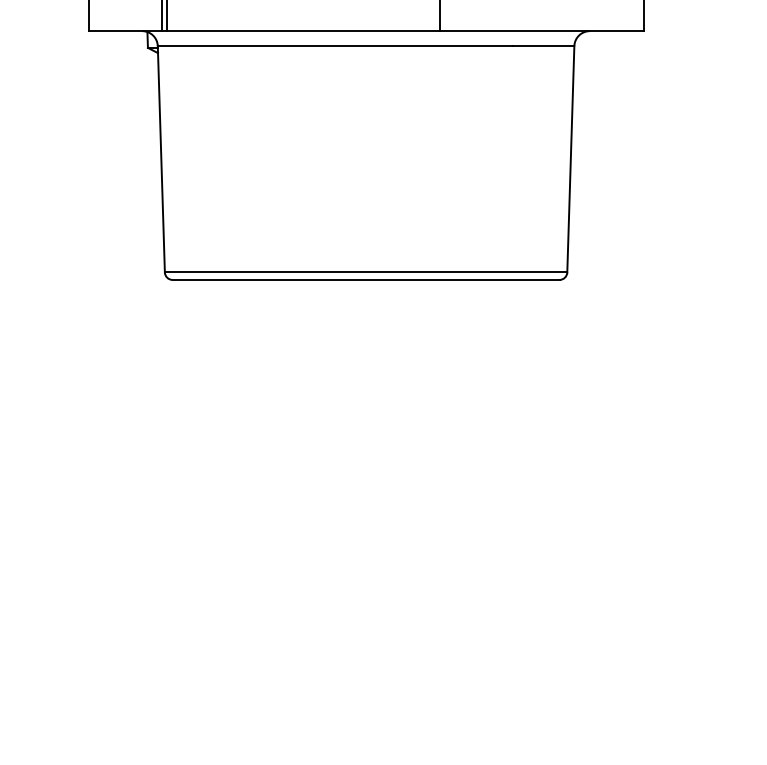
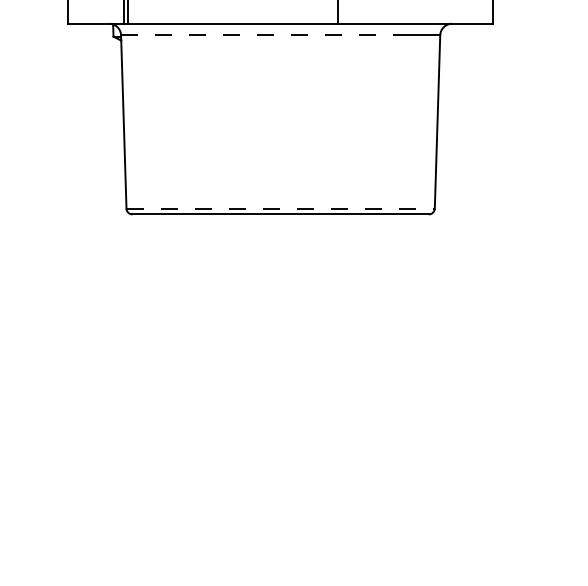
line: (335, 46) -> (257, 35), solid -> dashed
line: (366, 272) -> (280, 208), solid -> dashed

